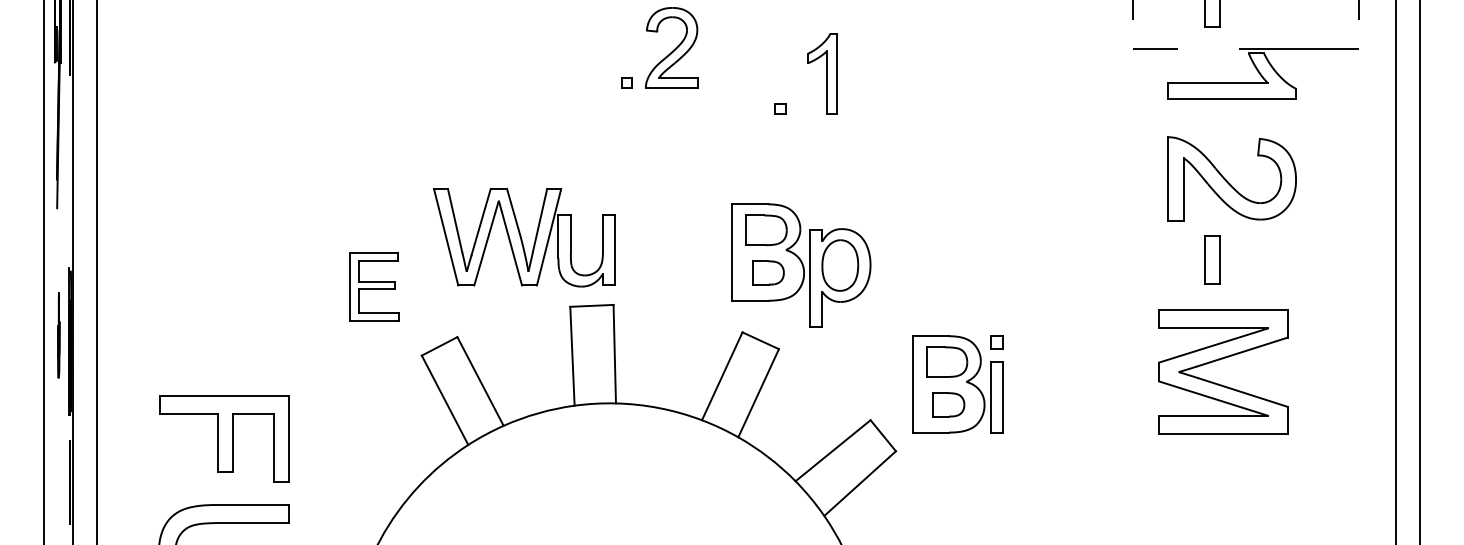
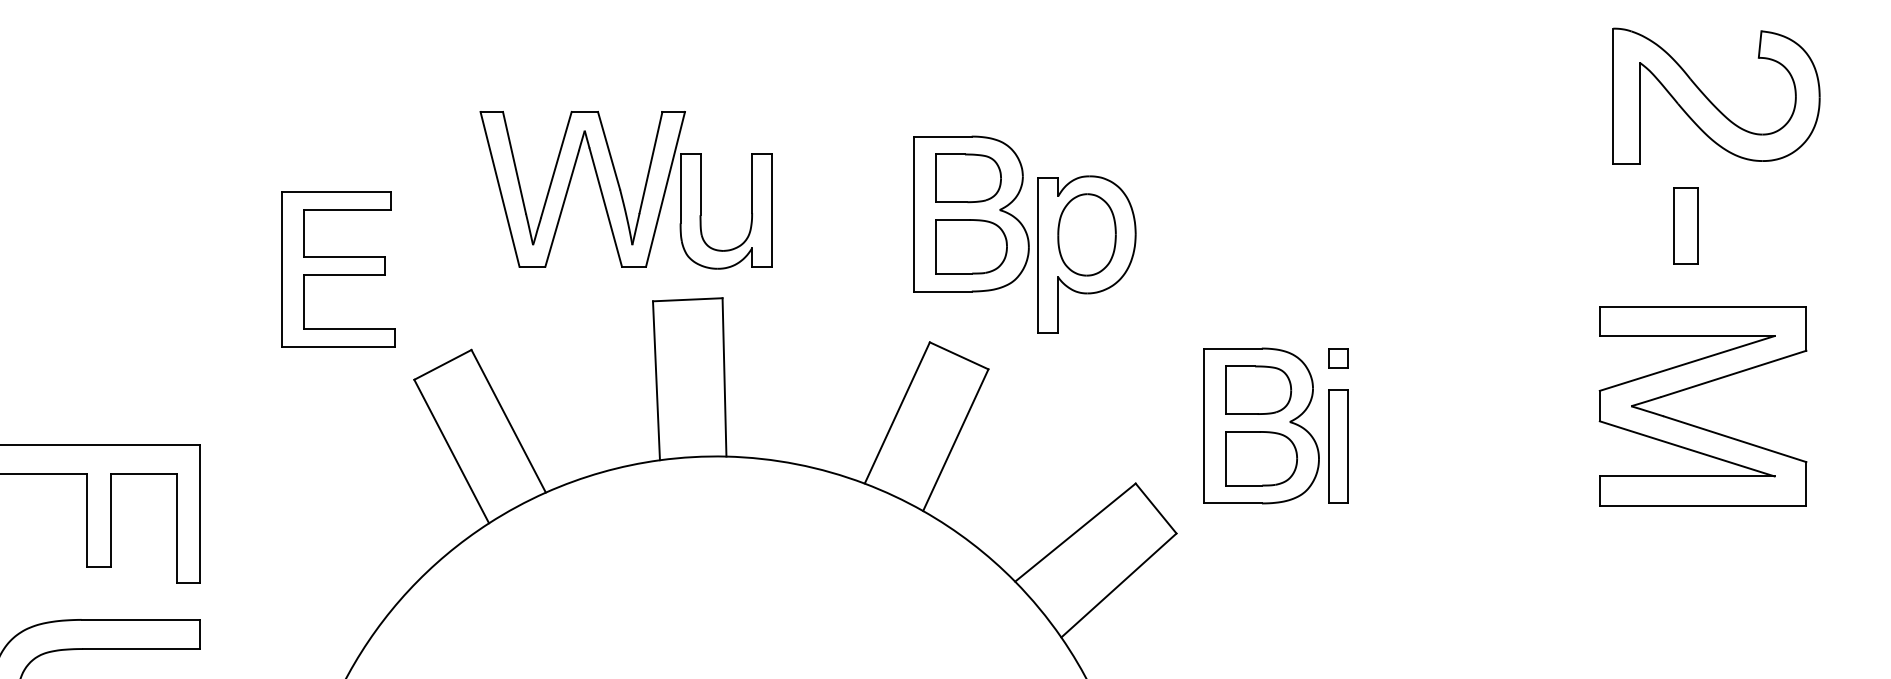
part: (524, 237) -> (626, 189), moved
part: (768, 272) -> (971, 246), size x1.43
part: (374, 286) -> (338, 268), size x1.43
part: (948, 404) -> (1261, 458), size x1.43

